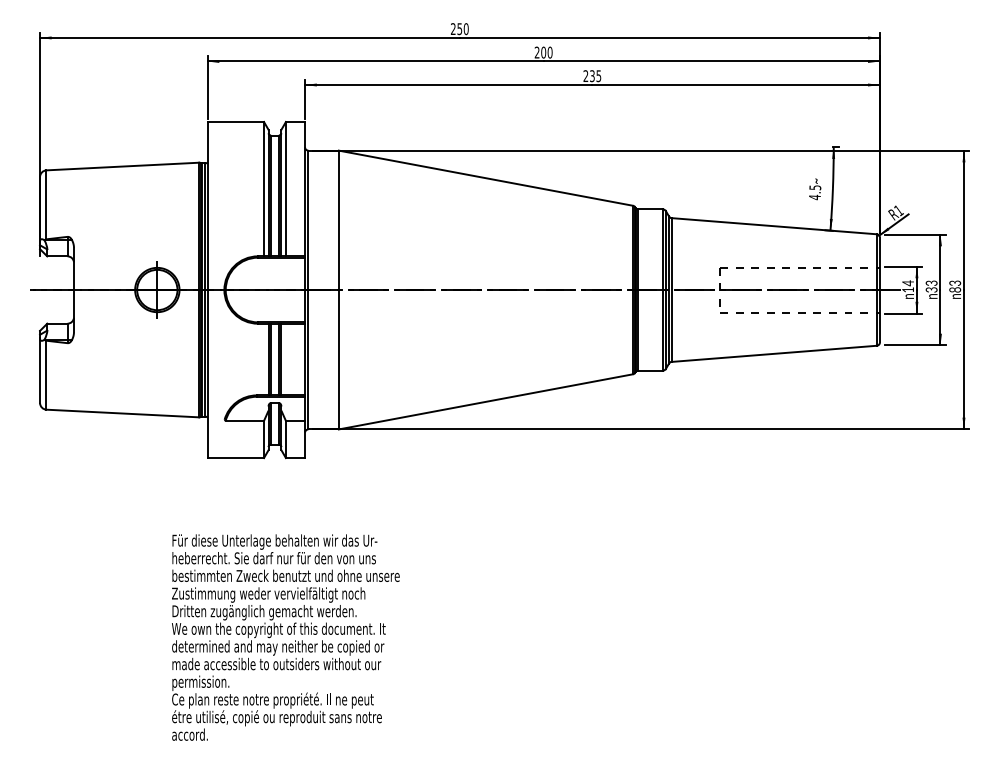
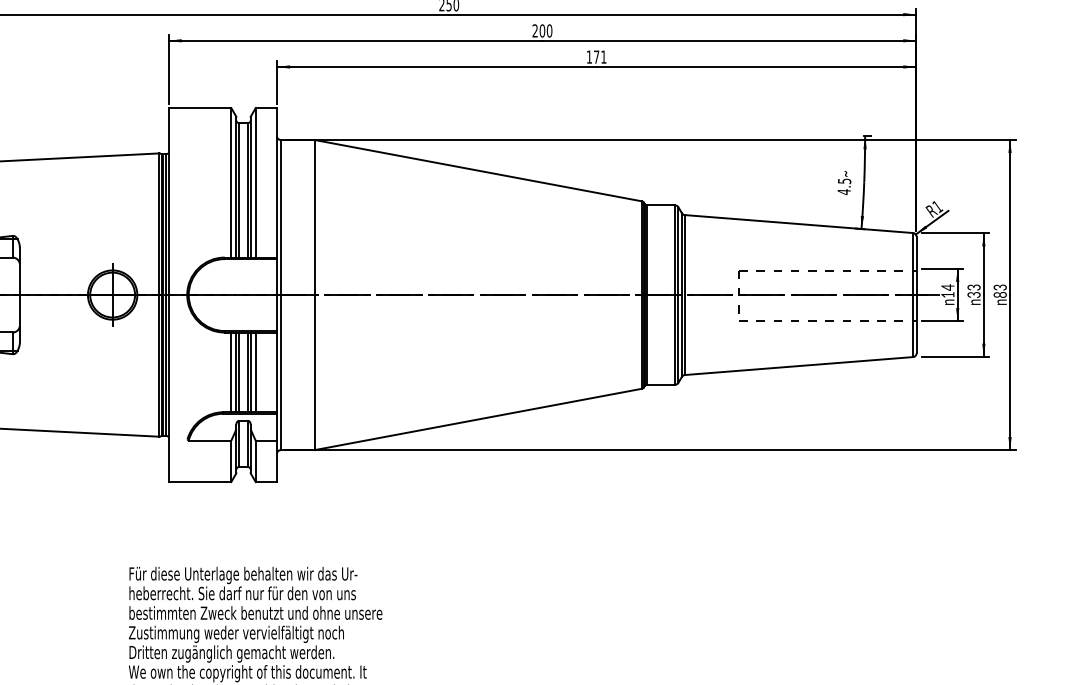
text: (592, 76) -> (596, 57), 235 -> 171
line: (264, 359) -> (231, 372), added
line: (285, 359) -> (255, 372), added

